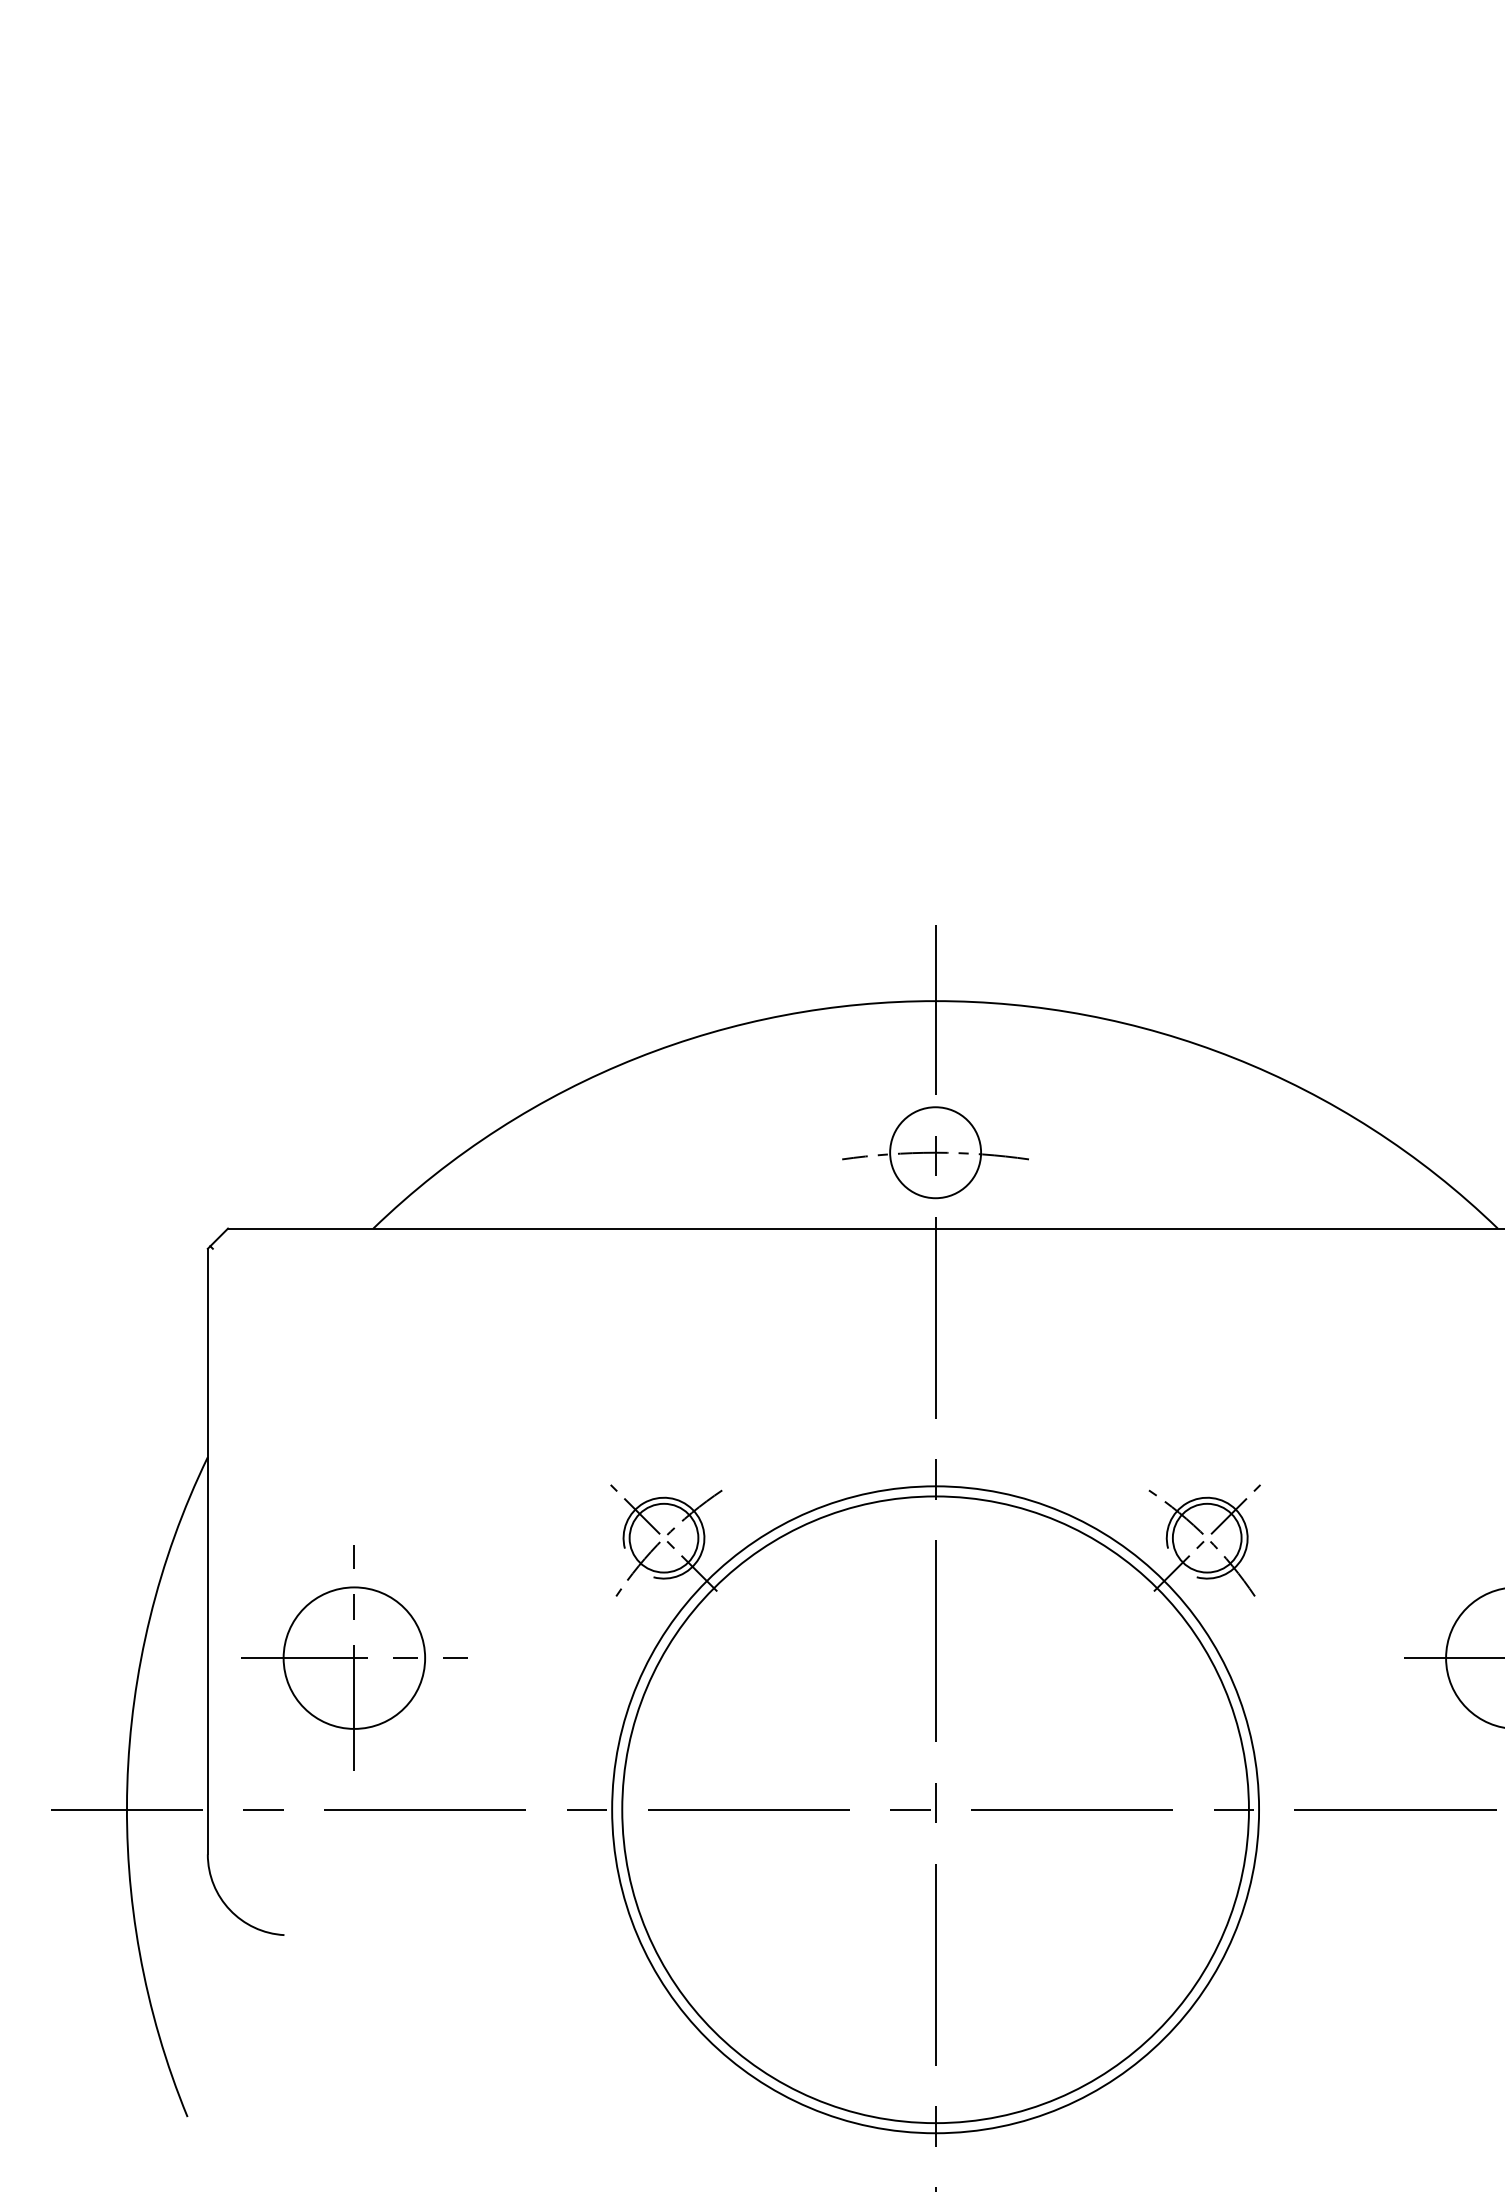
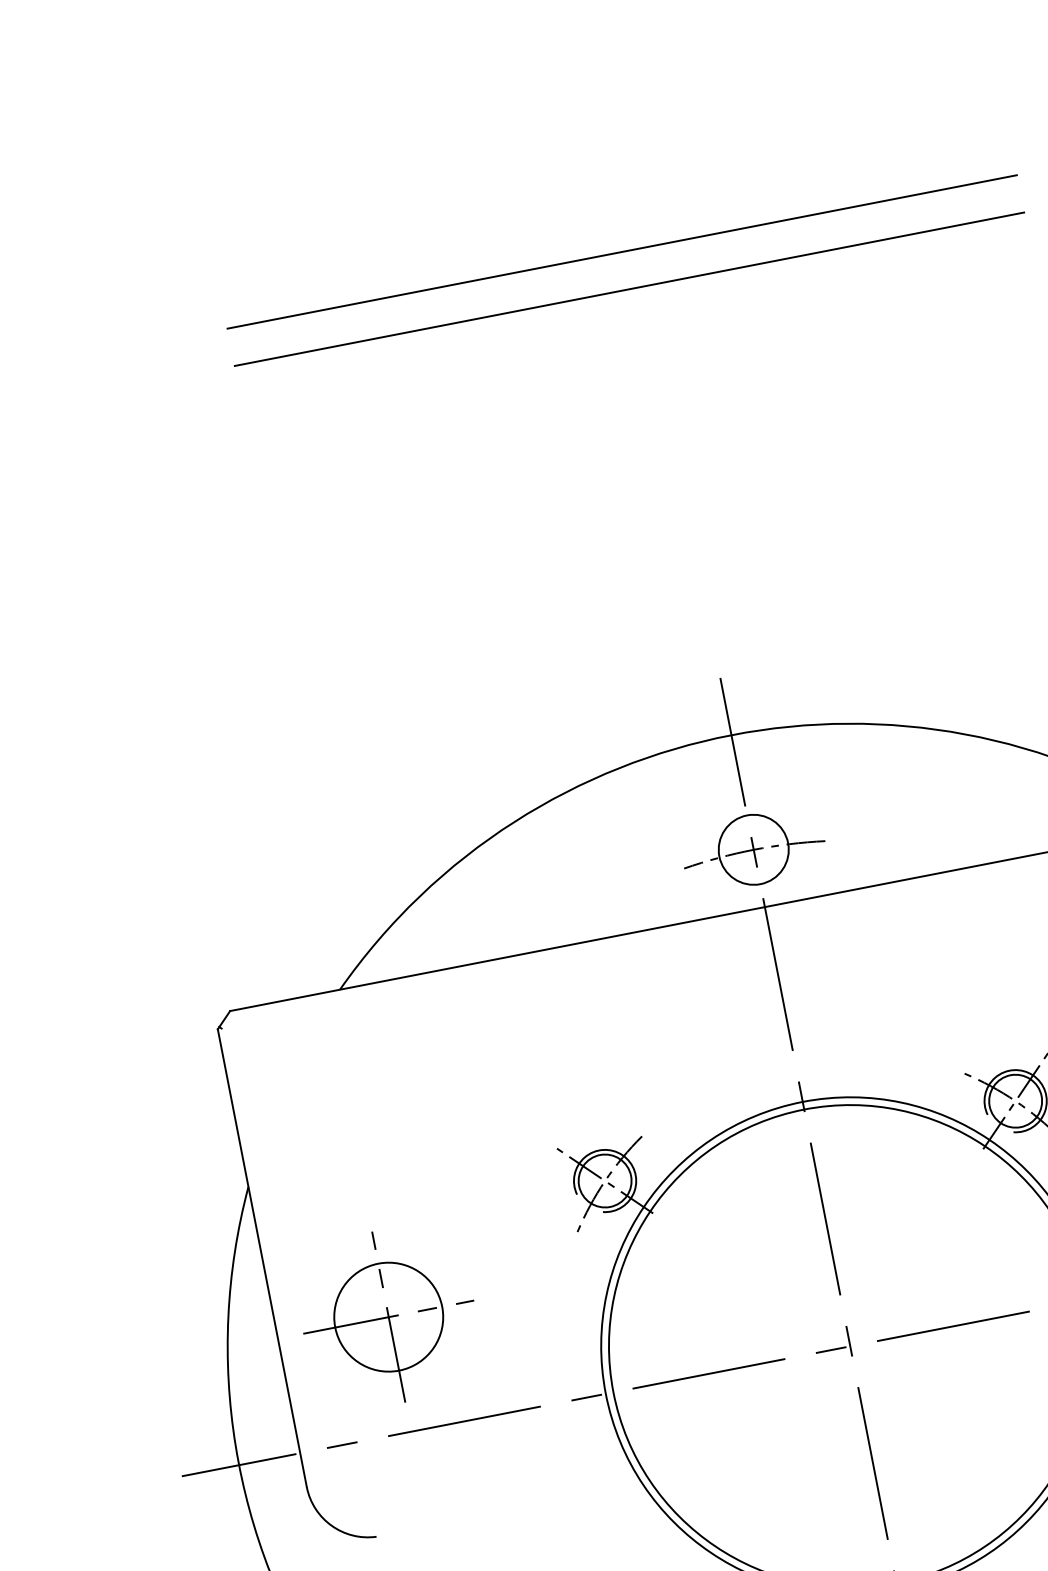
line: (915, 357) -> (621, 251), added
line: (915, 407) -> (629, 289), added

